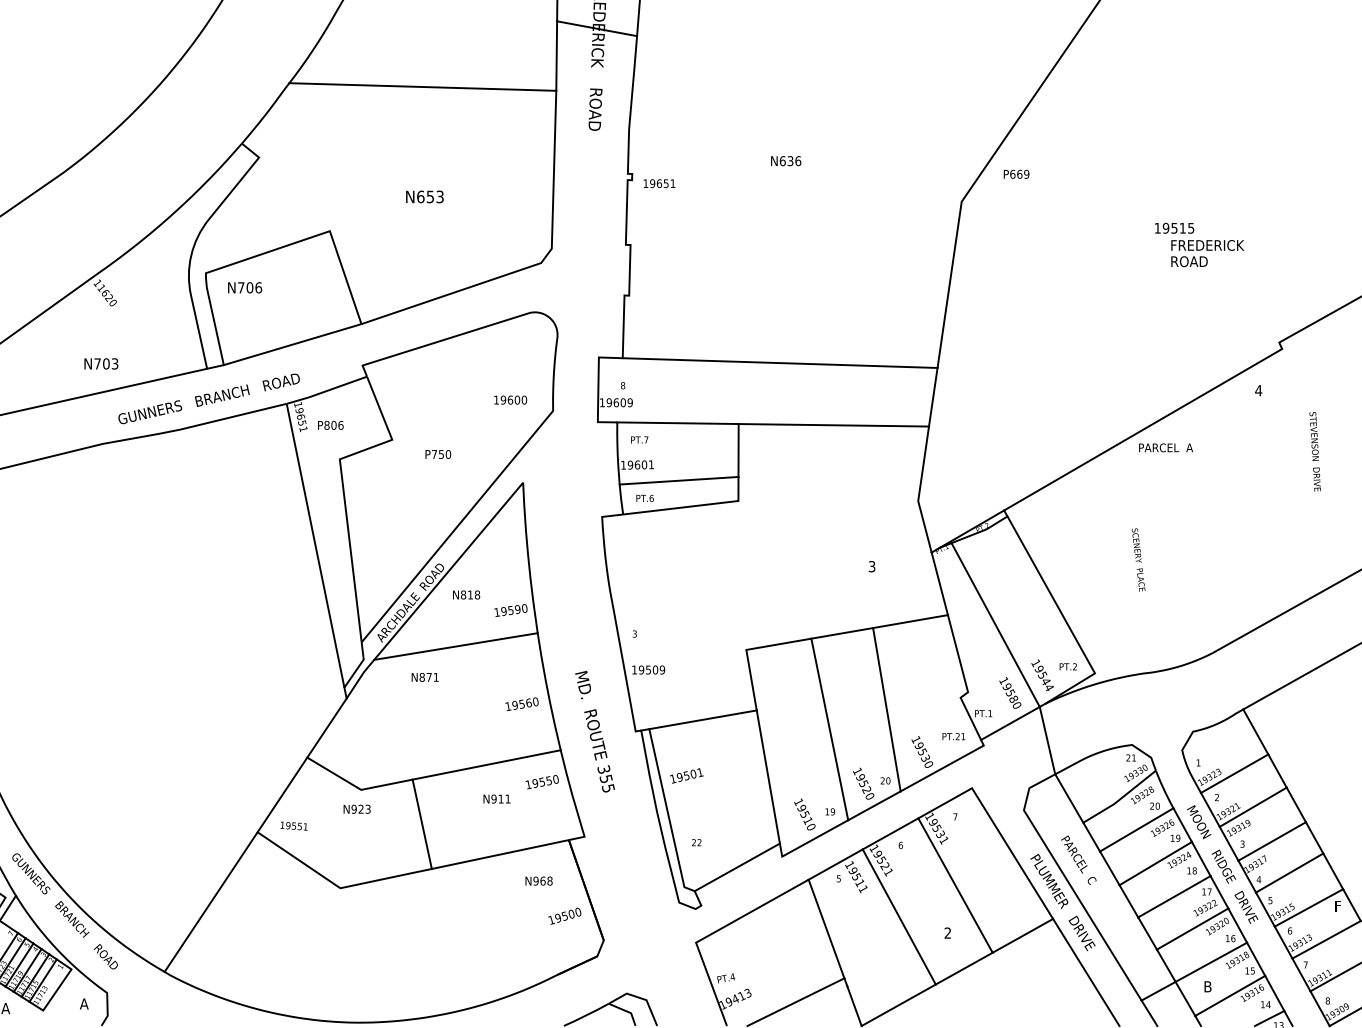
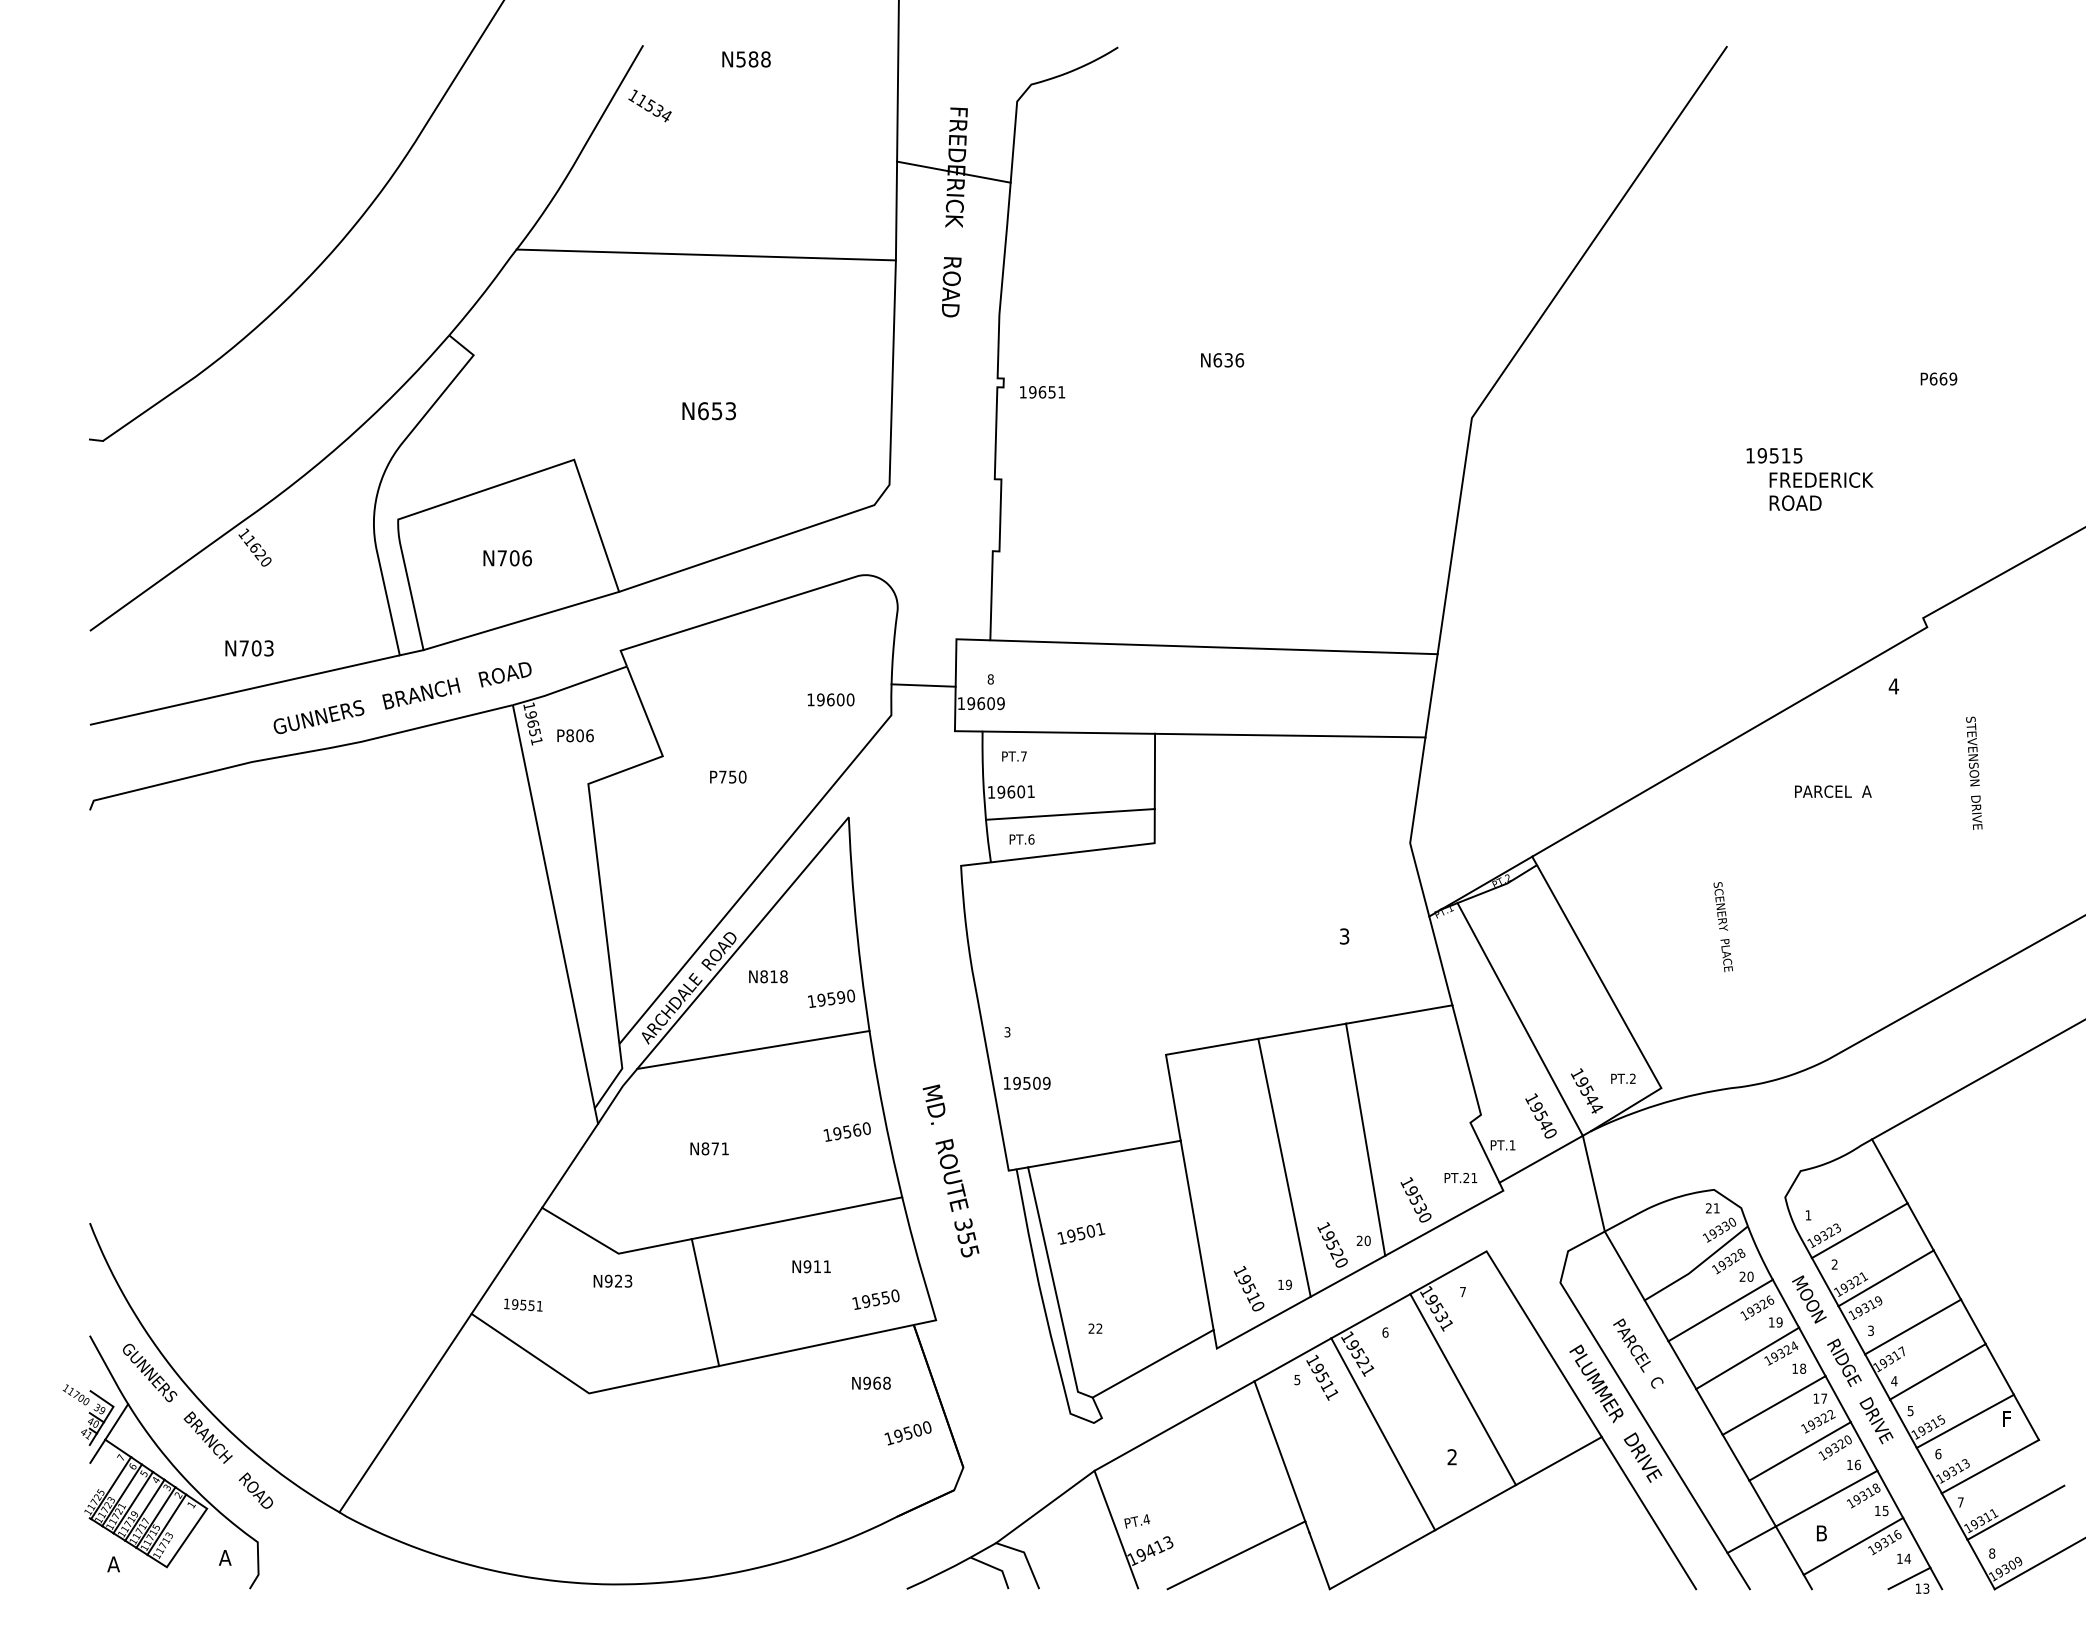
text: (1016, 173) -> (1938, 378), moved
text: (244, 287) -> (507, 558), moved
line: (575, 390) -> (923, 685), added
text: (1166, 447) -> (1833, 791), moved
text: (425, 677) -> (709, 1148), moved
text: (1013, 698) -> (1545, 1124), 19580 -> 19540
text: (541, 782) -> (875, 1299), moved
line: (661, 967) -> (1045, 1506), added

